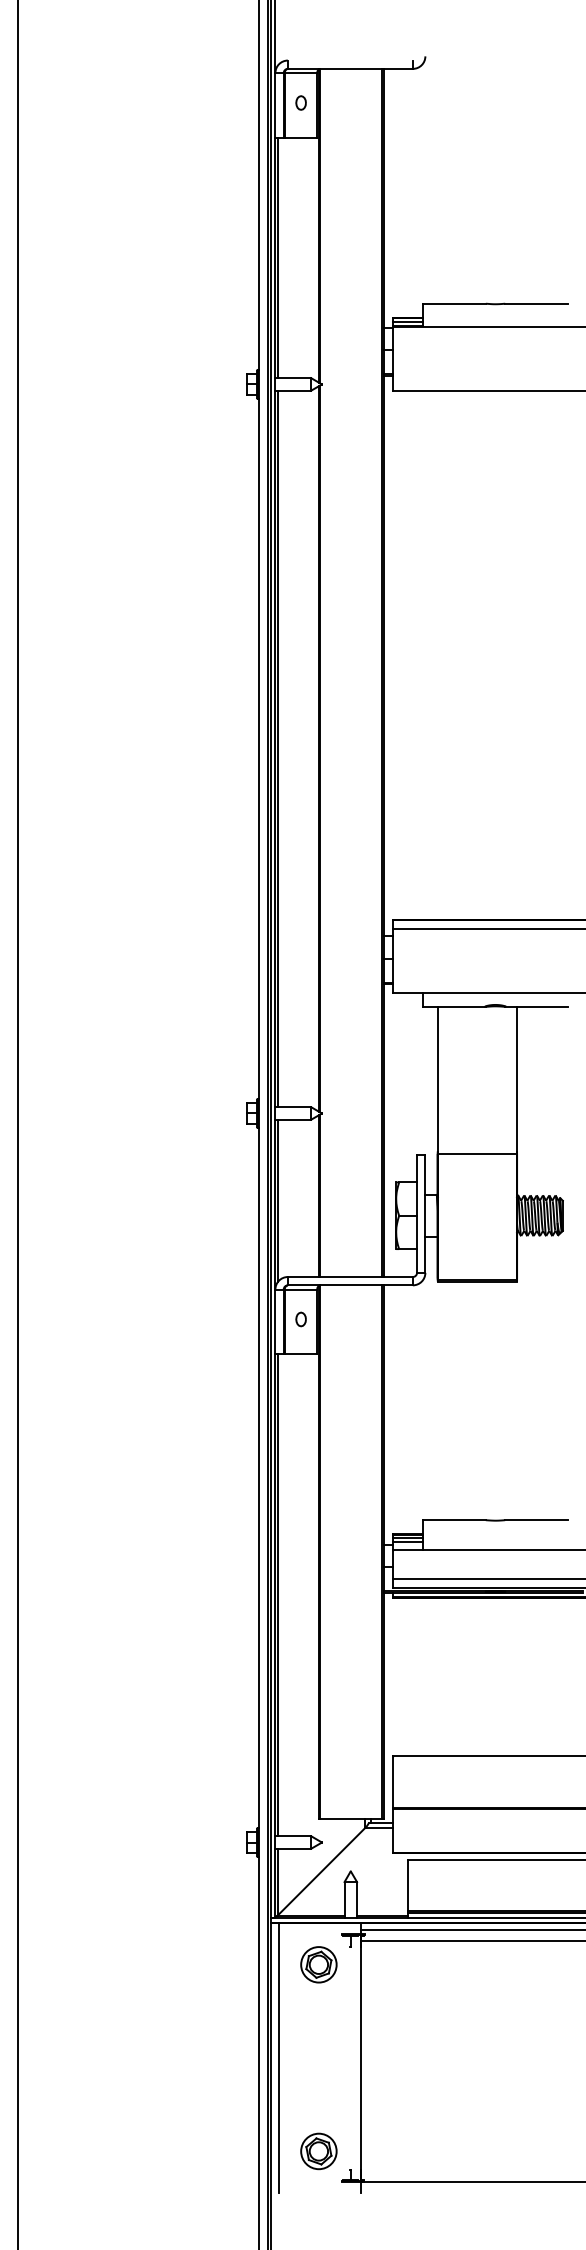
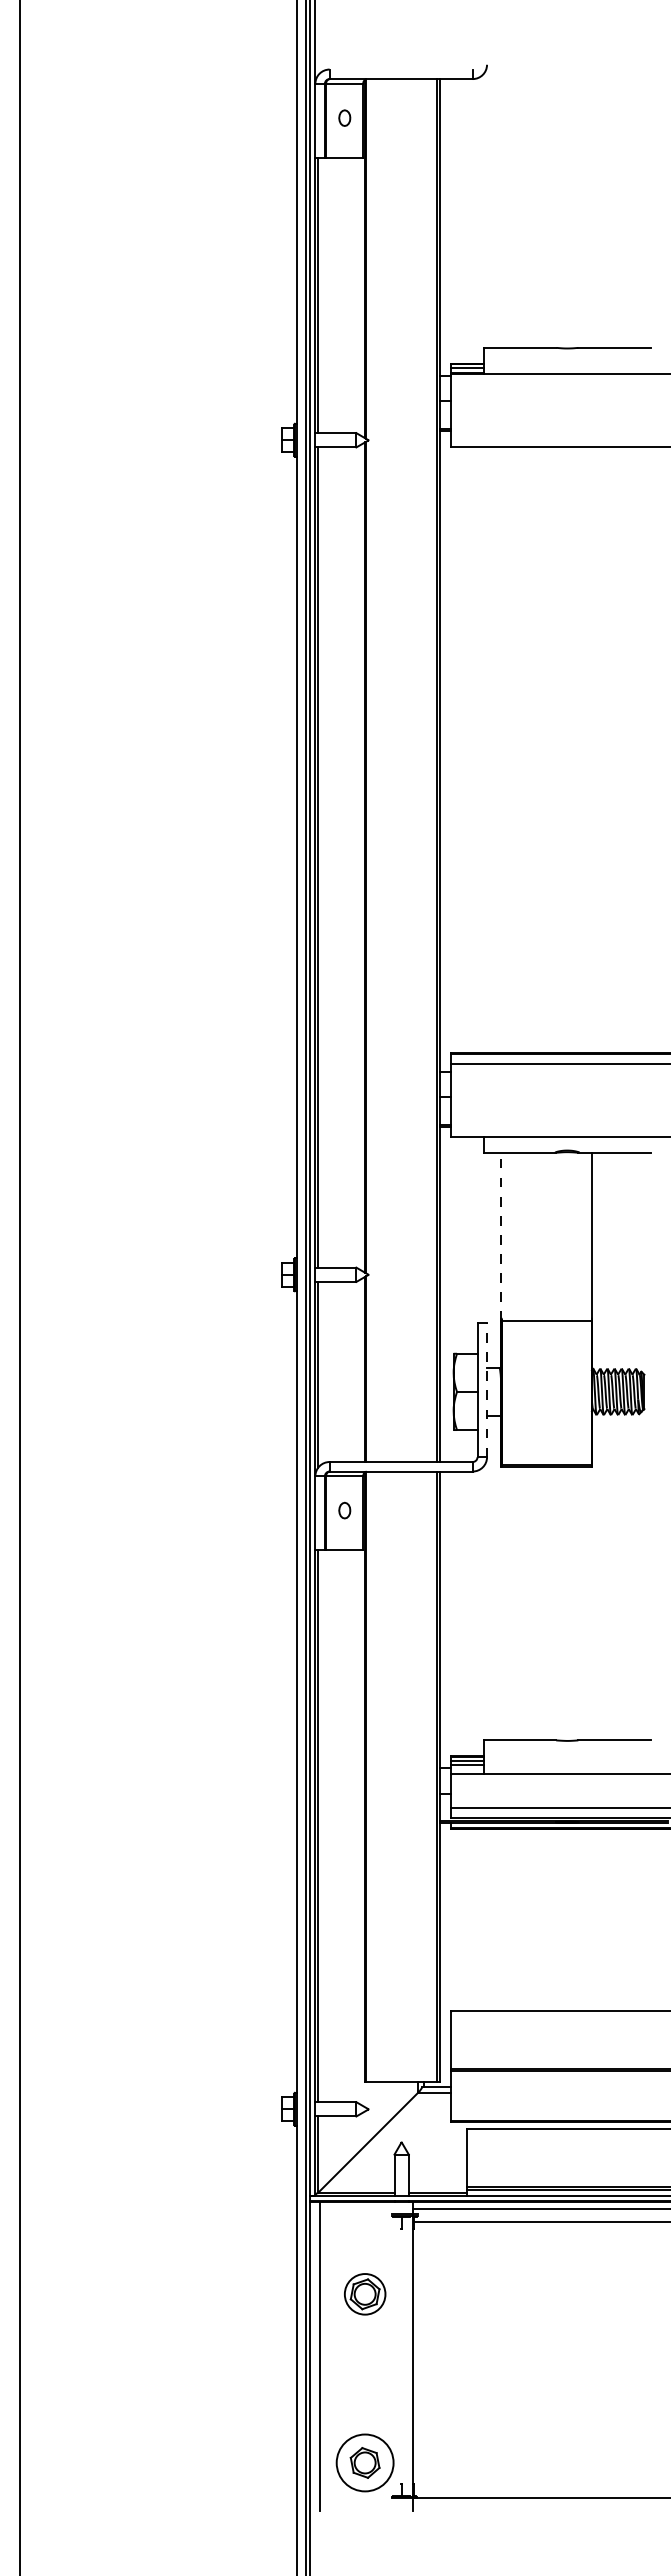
line: (438, 1080) -> (501, 1236), solid -> dashed
line: (425, 1213) -> (487, 1389), solid -> dashed
part: (319, 1964) -> (365, 2294), moved
circle: (318, 2151) -> (364, 2462), size x1.4

